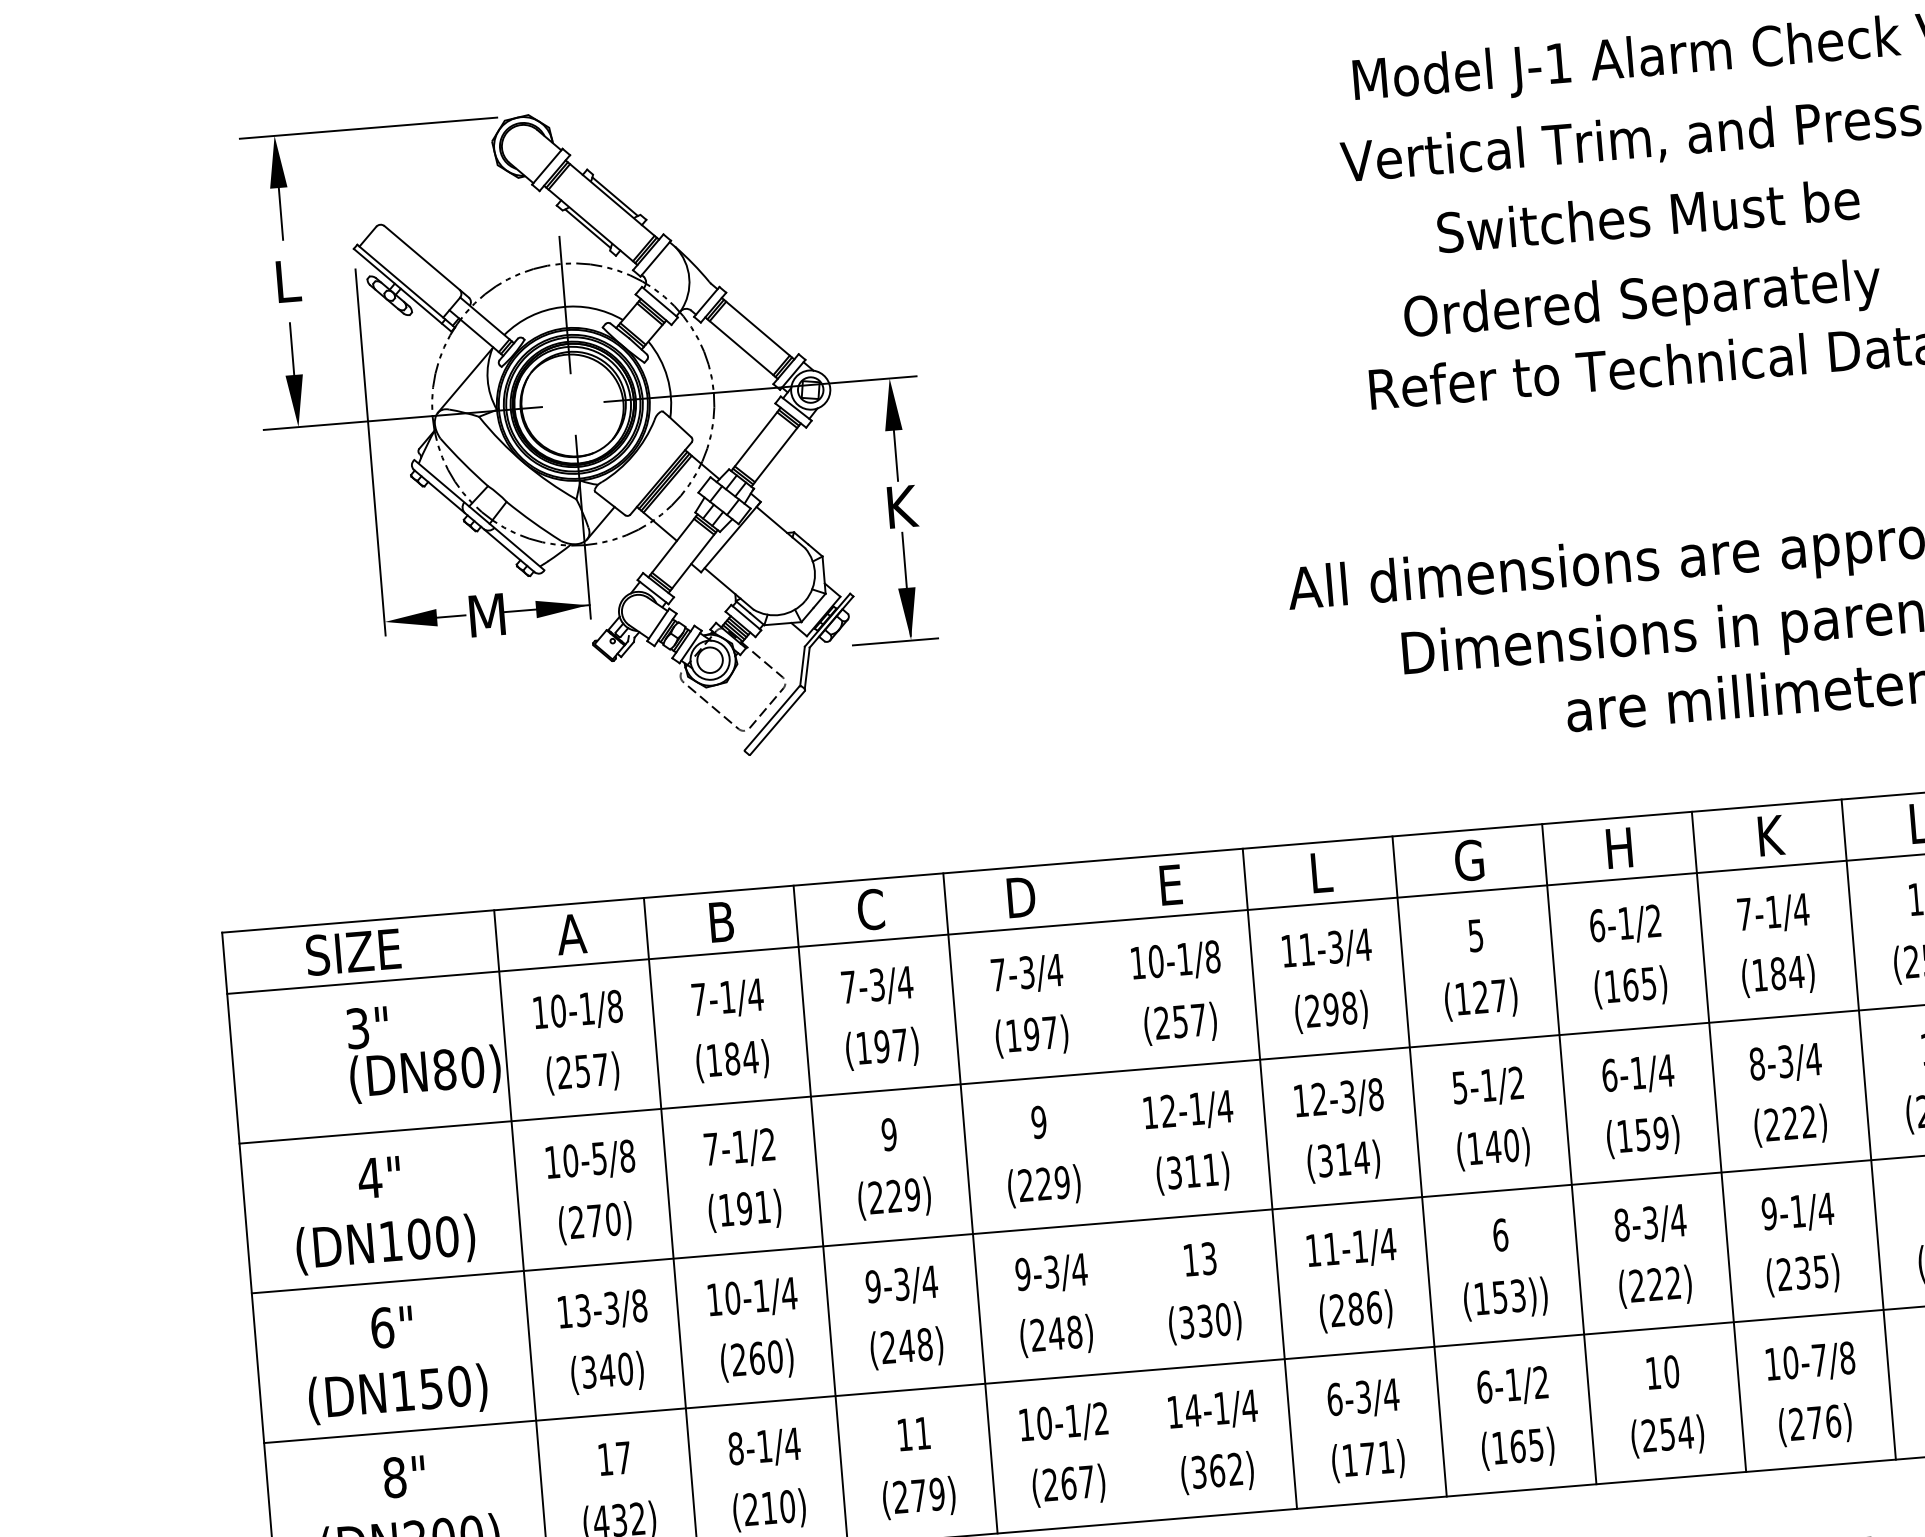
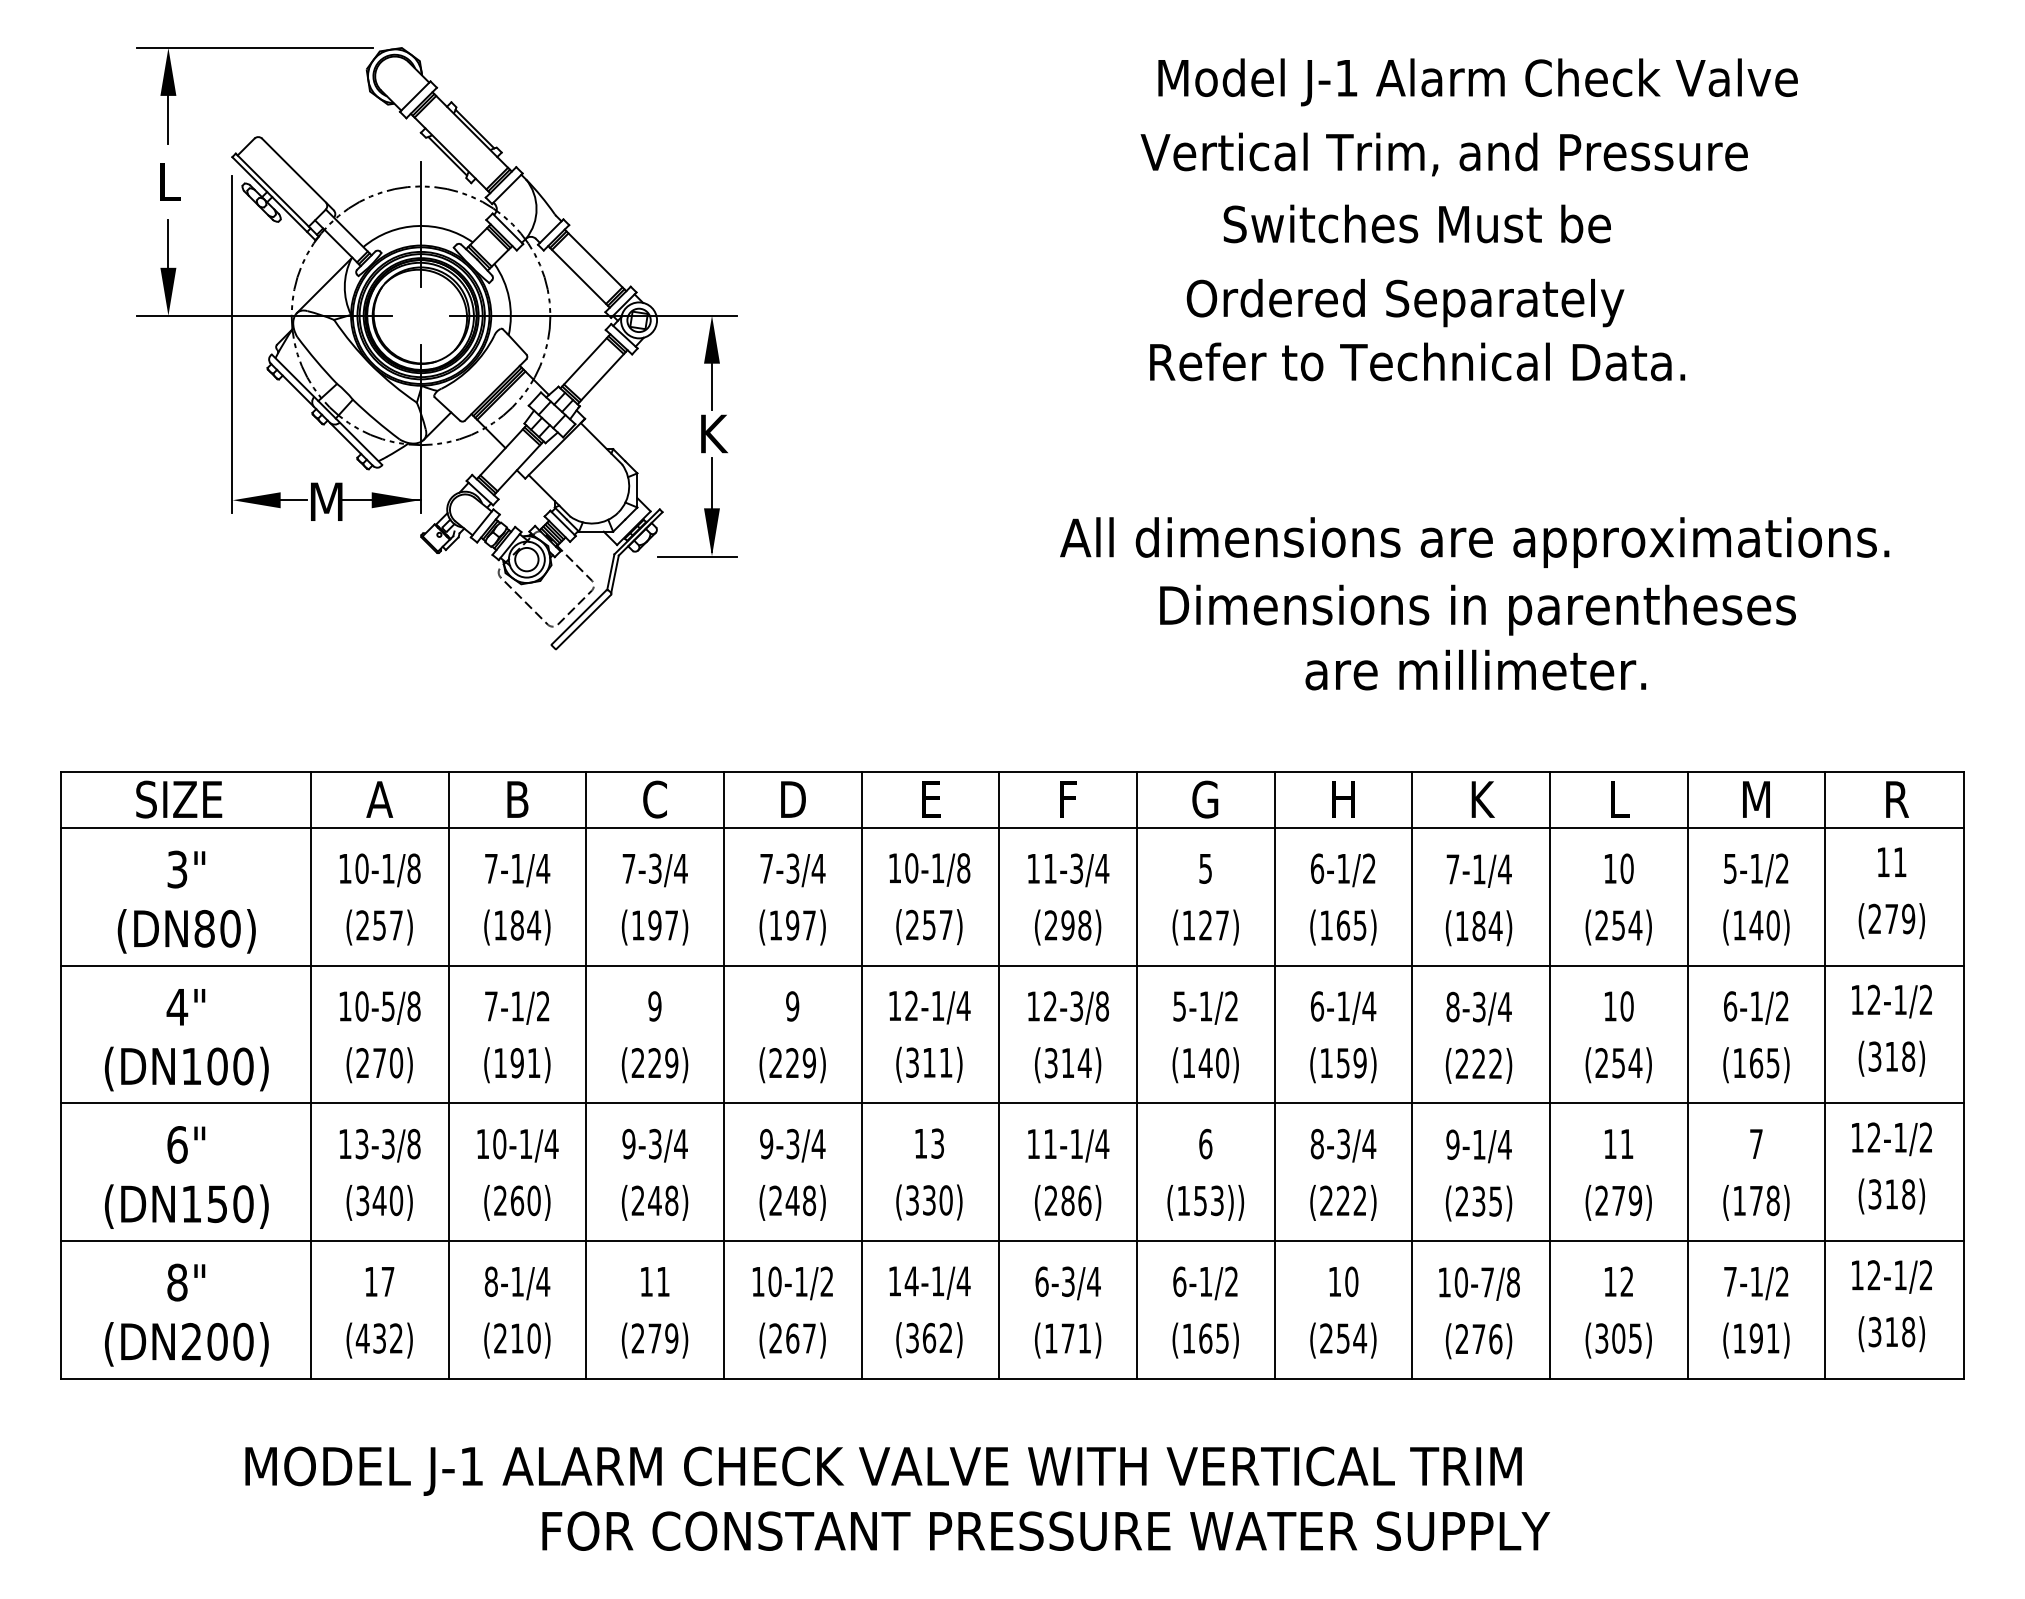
text: (1321, 872) -> (1069, 799), L -> F
text: (425, 1074) -> (186, 931), moved
line: (1120, 1190) -> (861, 1074), added

